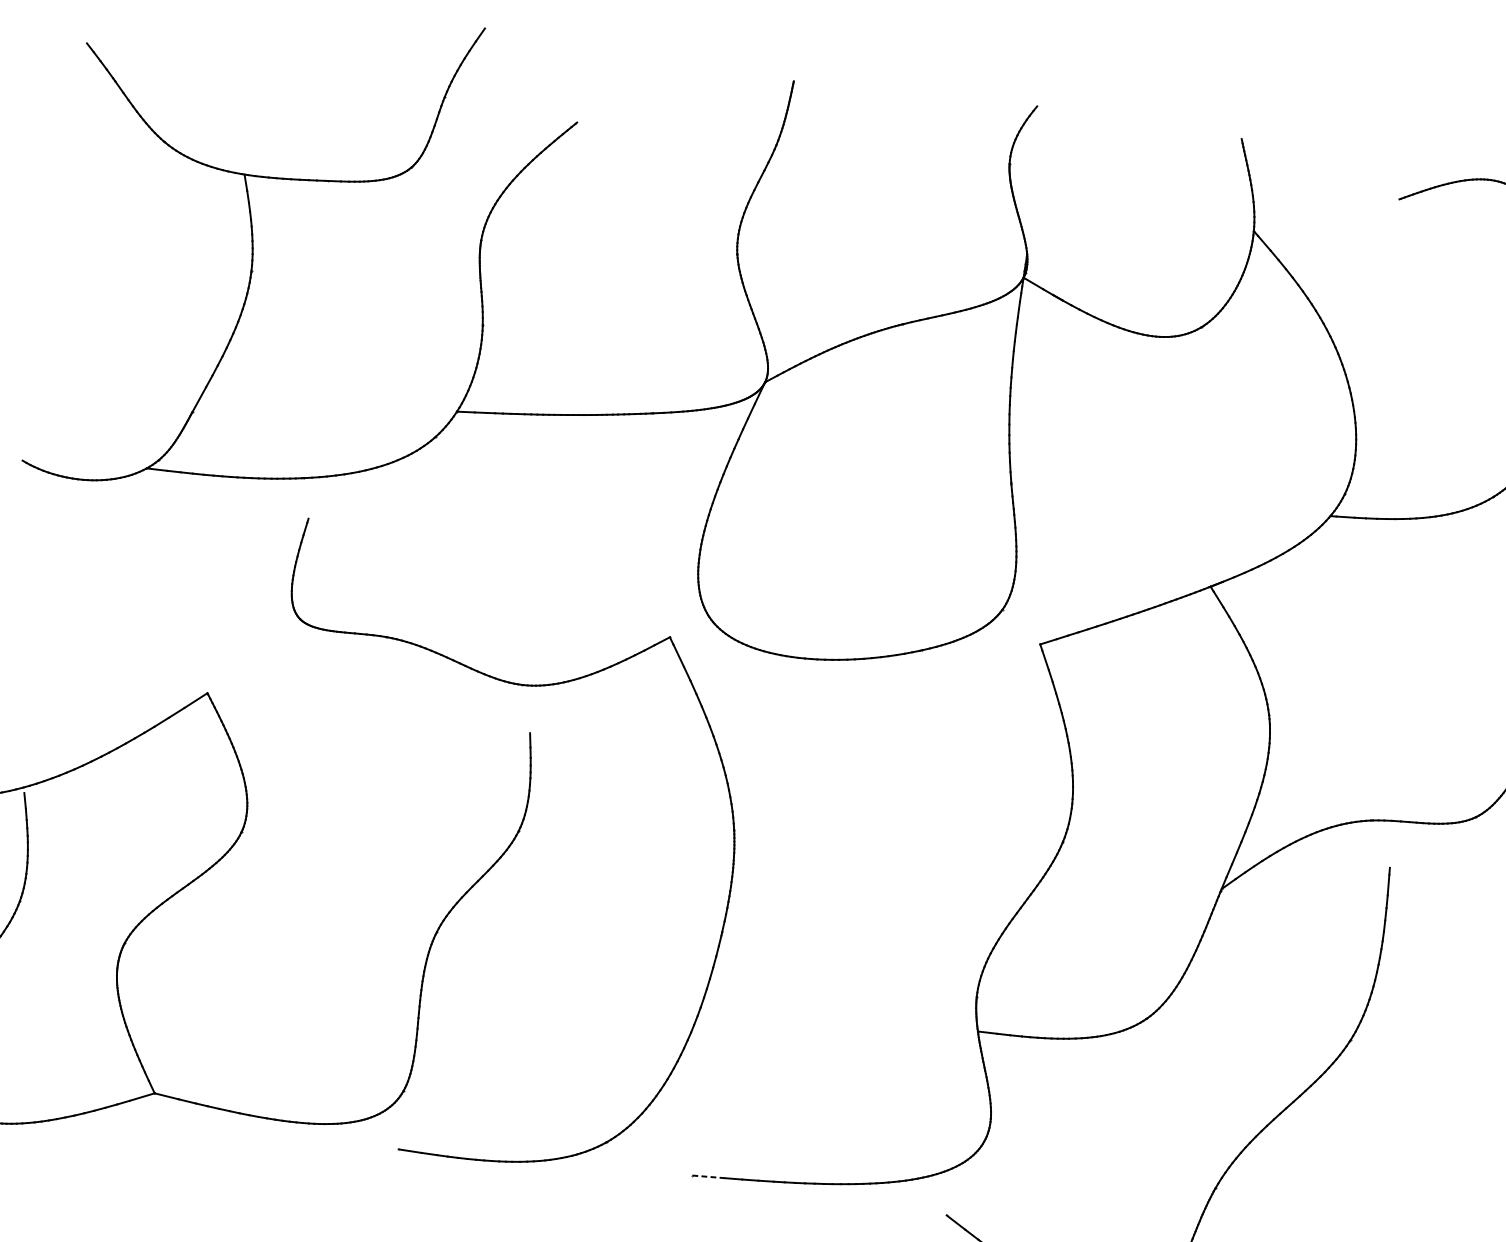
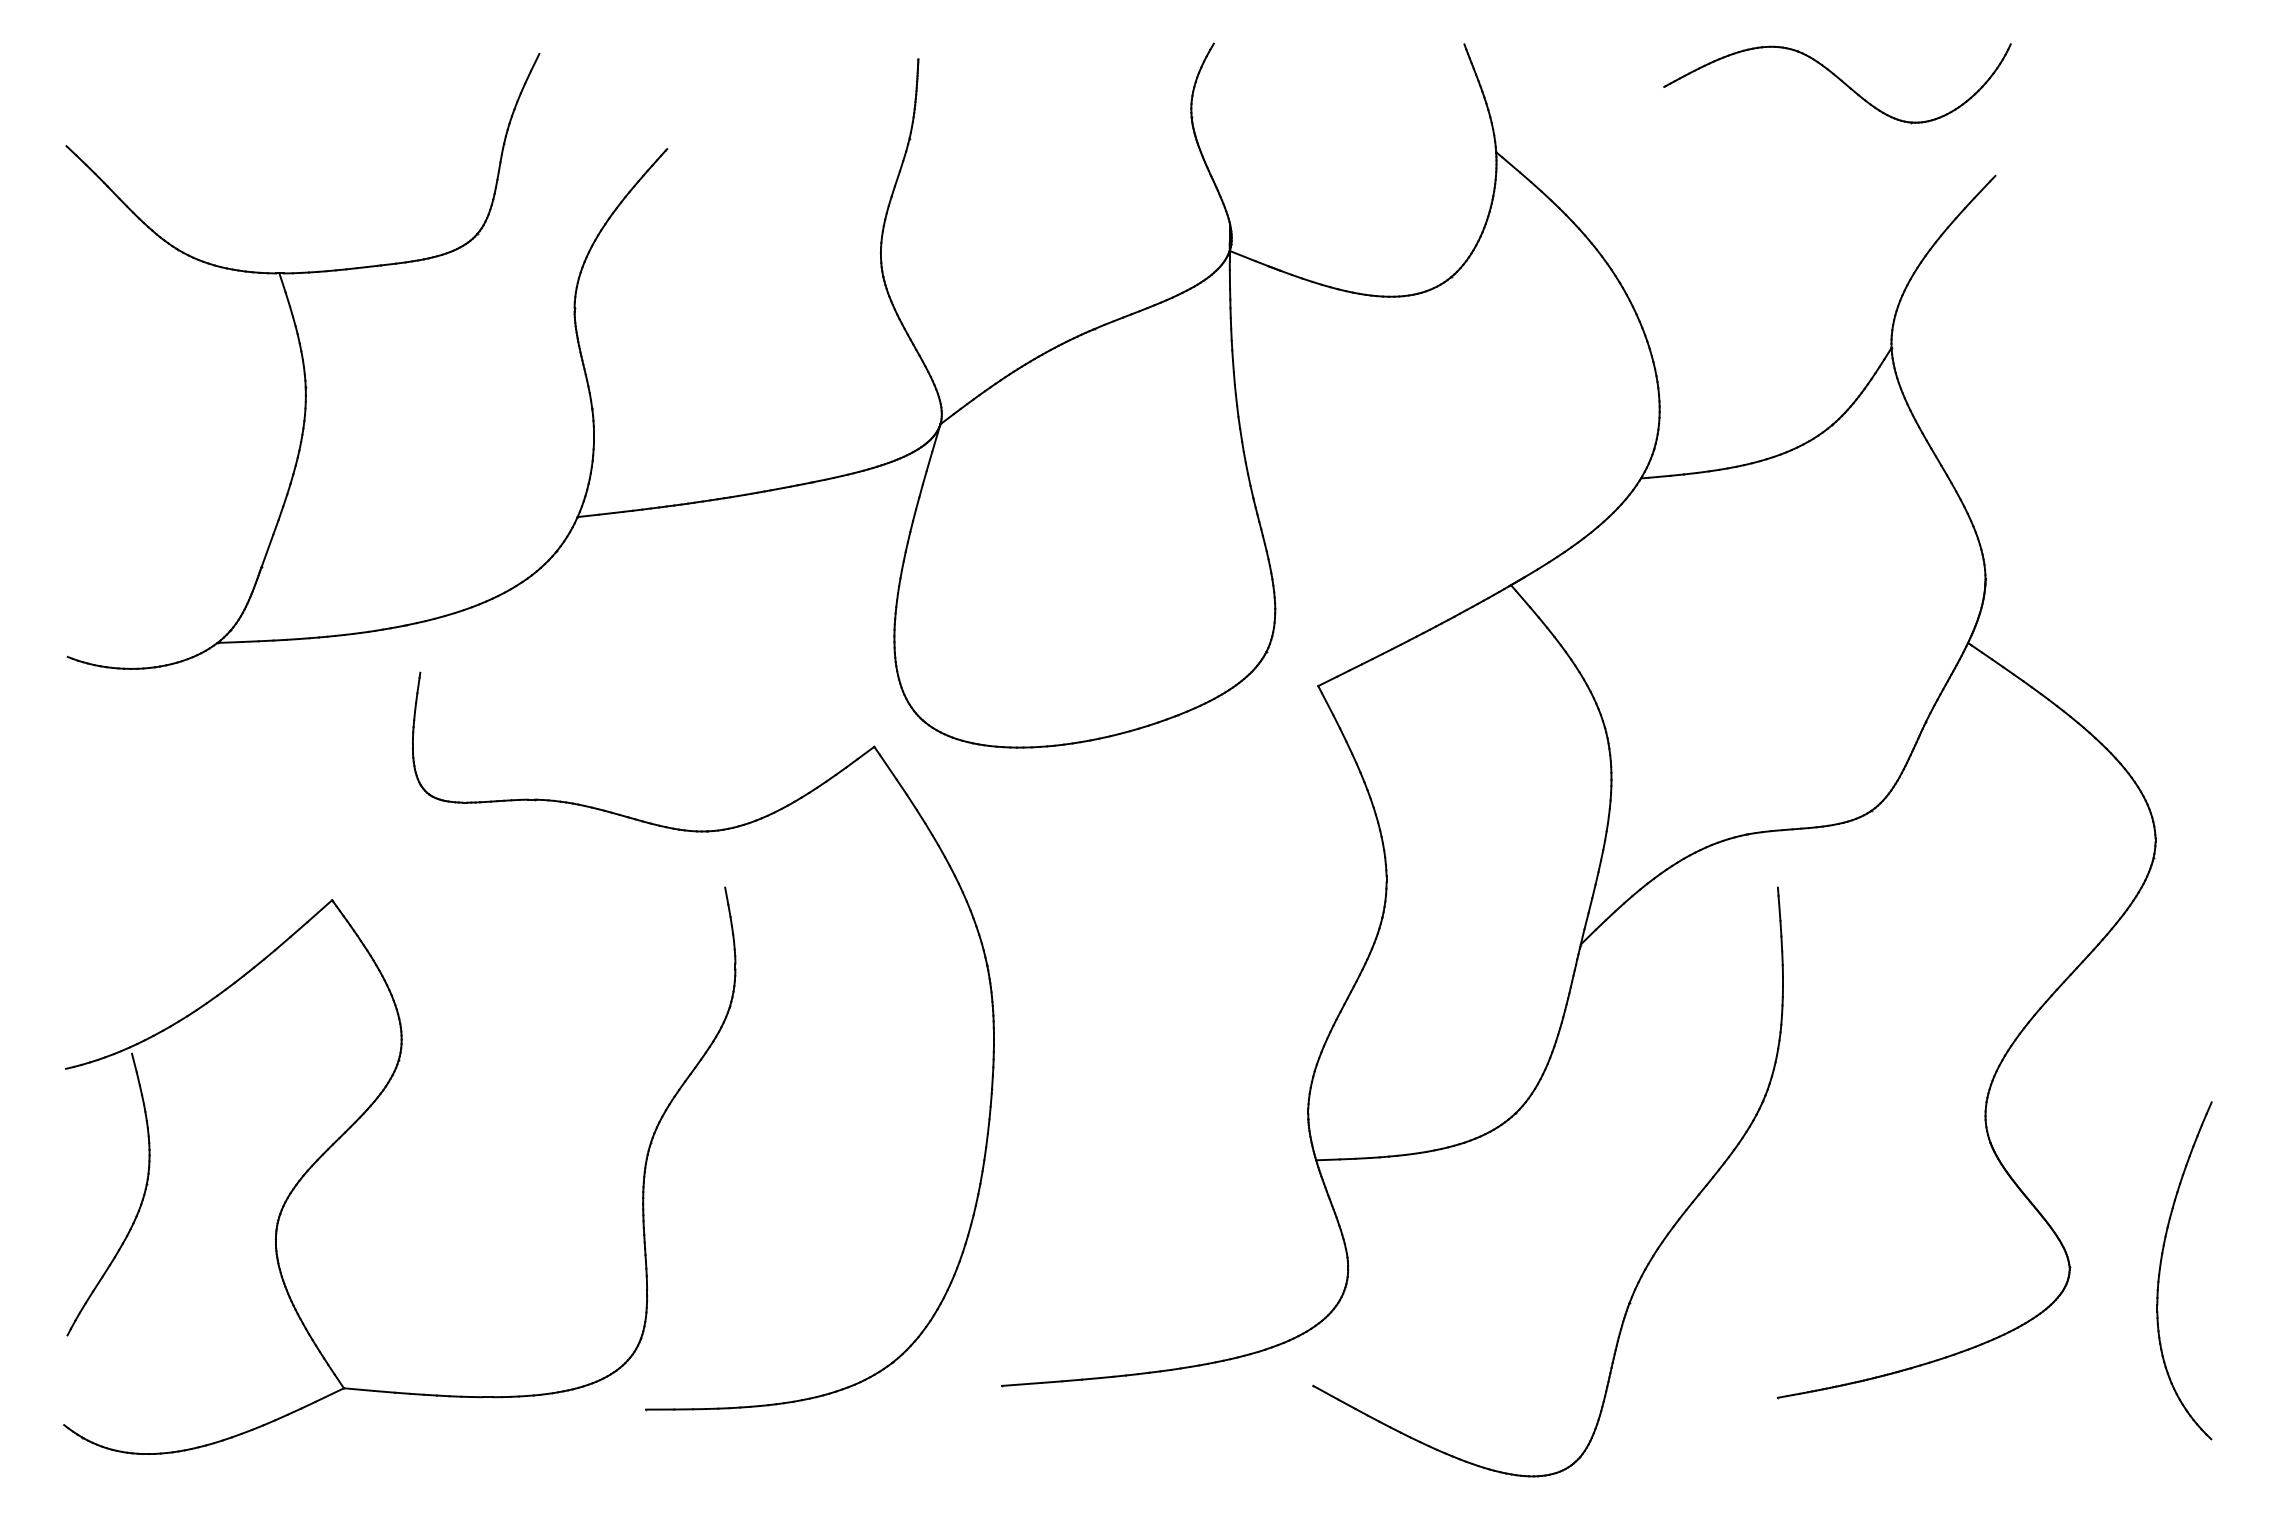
line: (708, 1176) -> (1021, 1384), dashed -> solid

